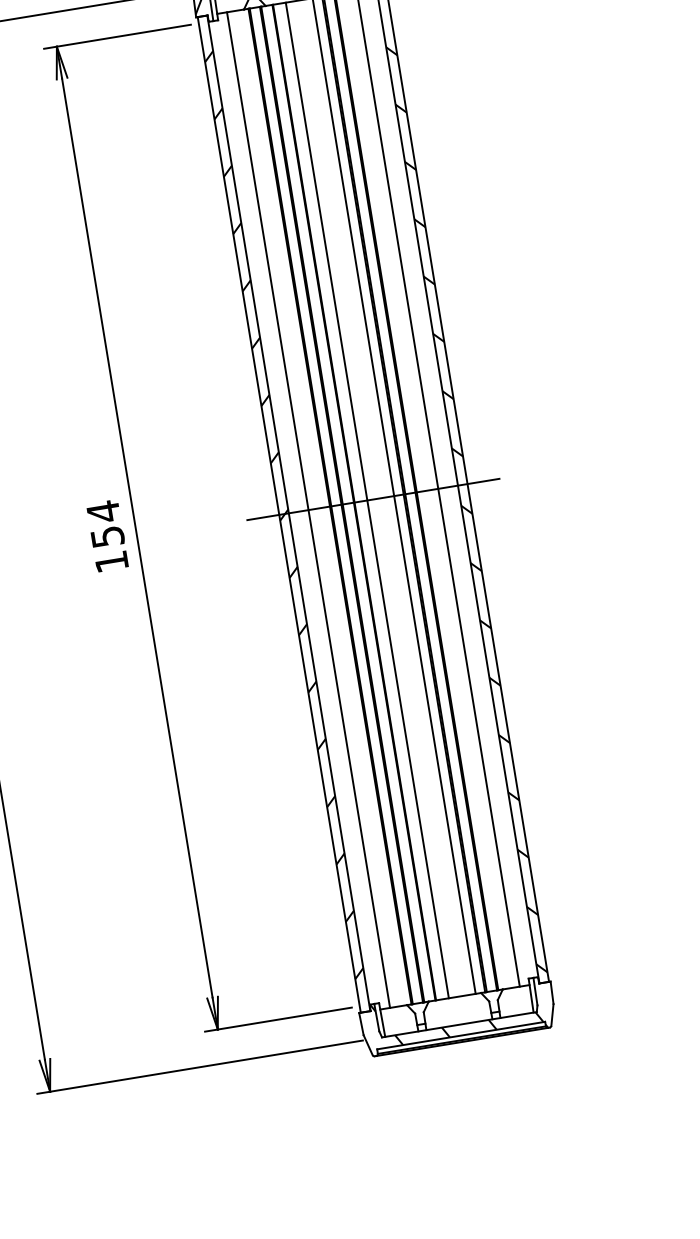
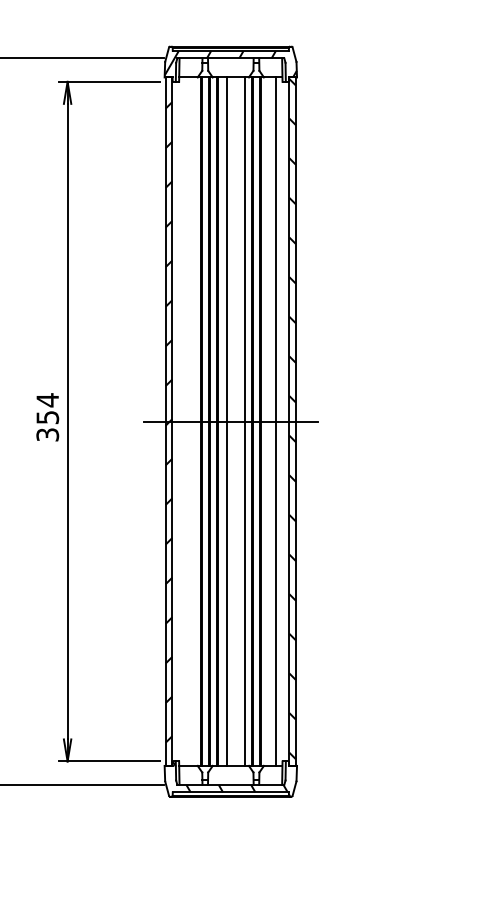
line: (307, 509) -> (185, 421), removed
text: (111, 561) -> (47, 434), 154 -> 354

